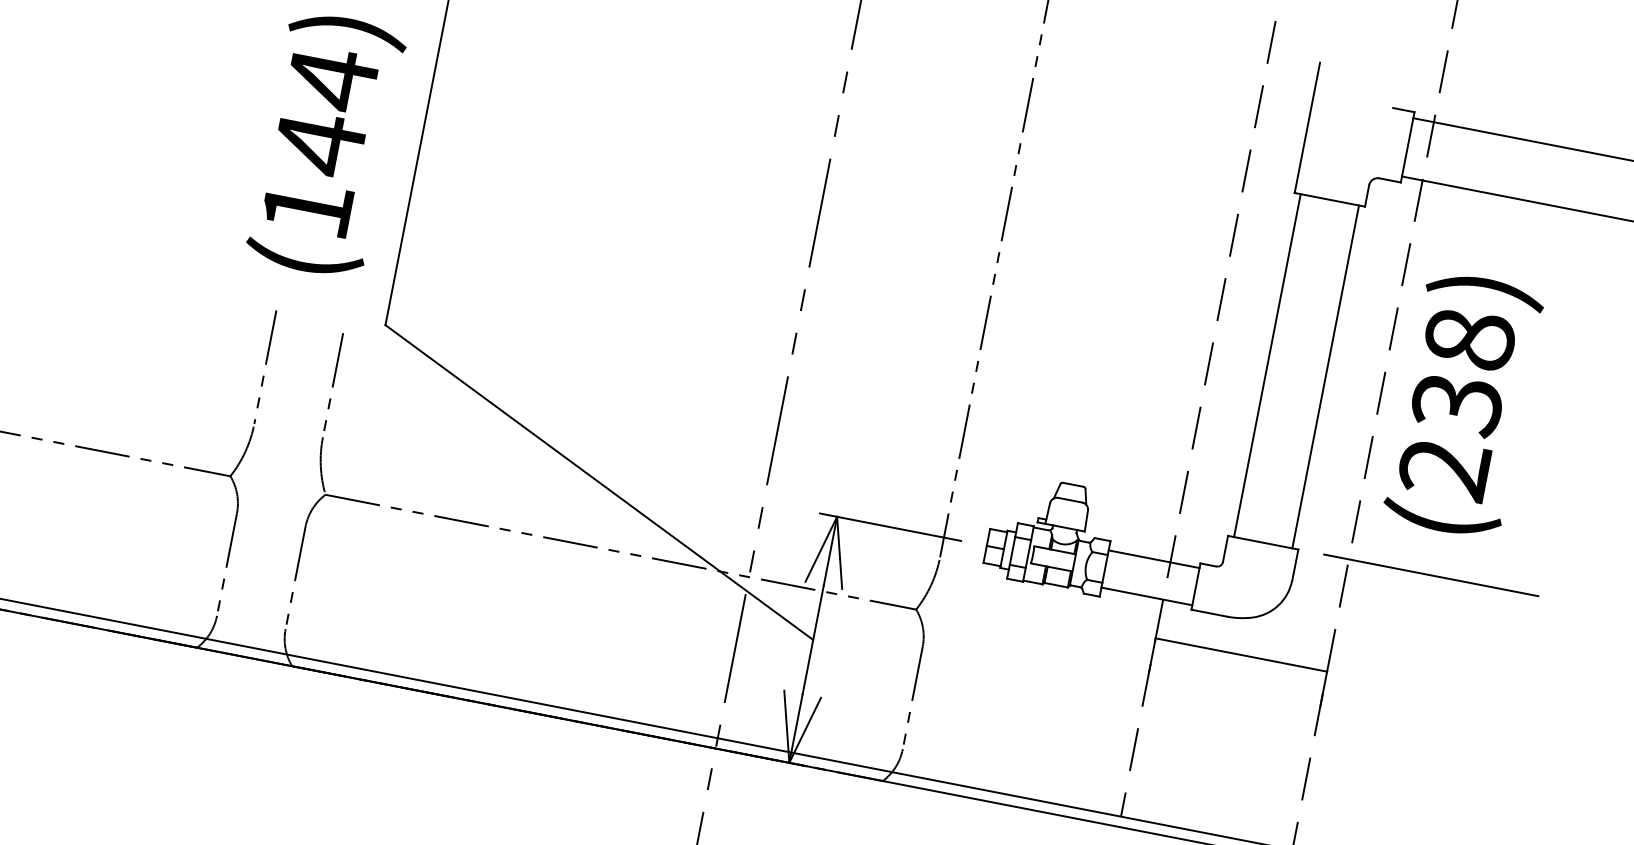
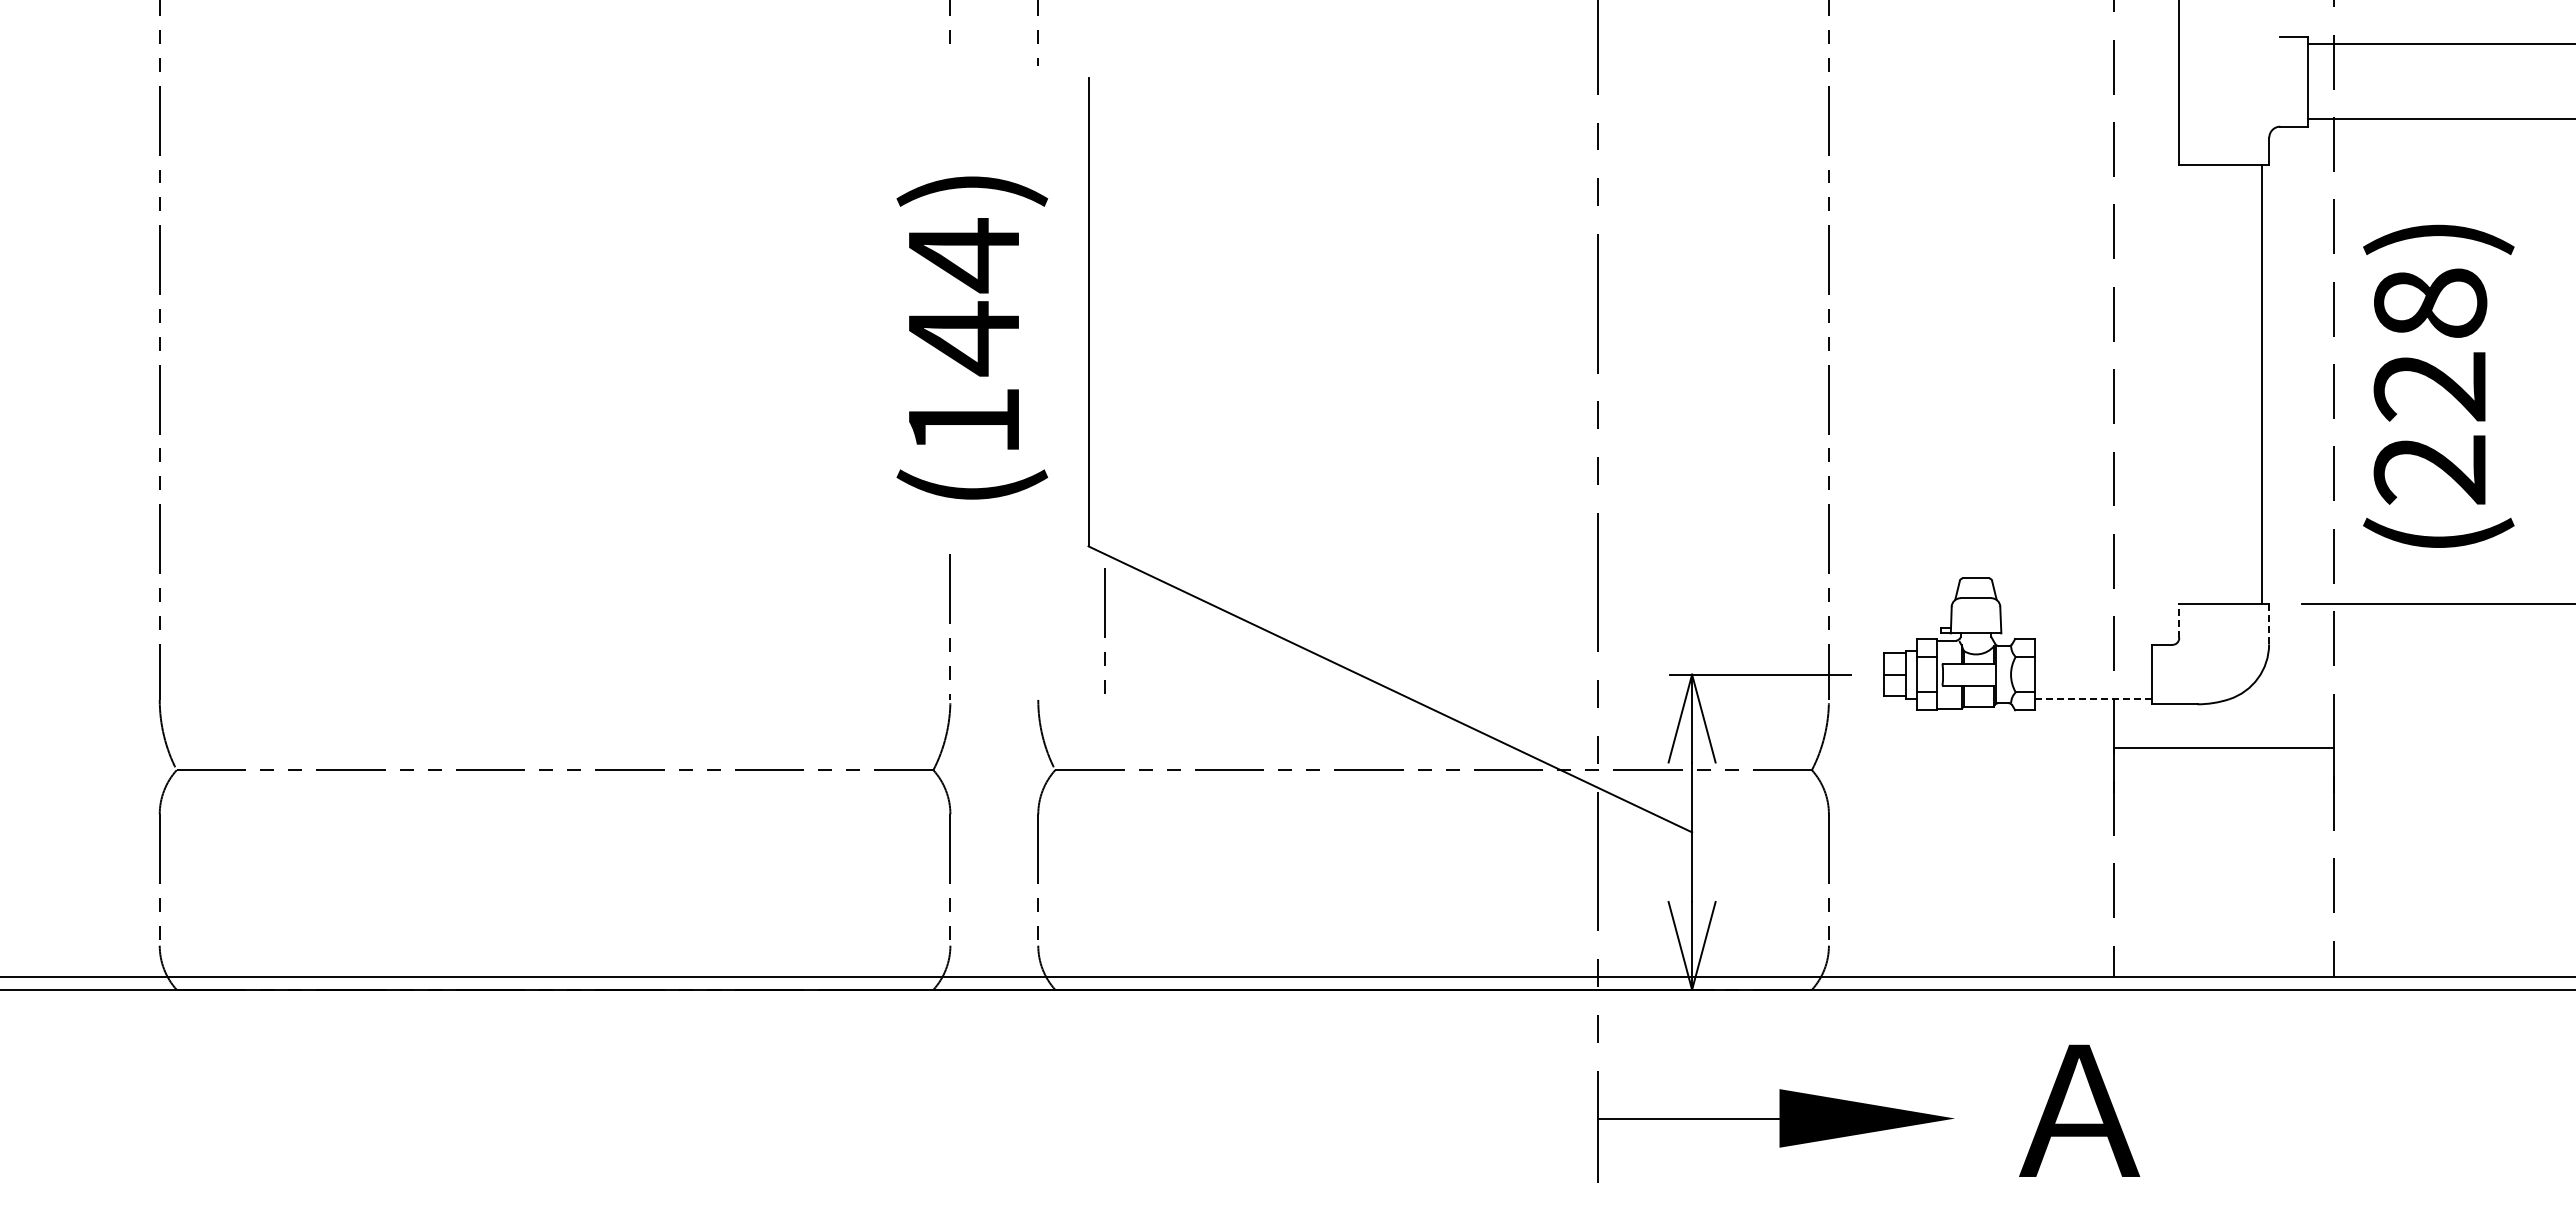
line: (1267, 365) -> (2186, 384), removed
line: (333, 381) -> (1104, 630), moved
text: (1457, 404) -> (2430, 387), (238) -> (228)
line: (1225, 549) -> (2179, 621), solid -> dashed
line: (1154, 558) -> (2093, 650), removed
line: (1295, 565) -> (2269, 624), solid -> dashed
line: (1146, 596) -> (2093, 698), solid -> dashed

